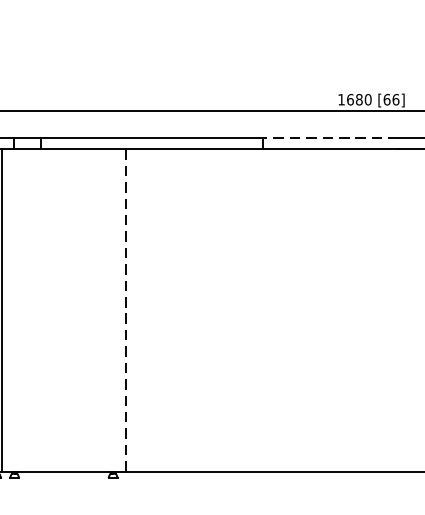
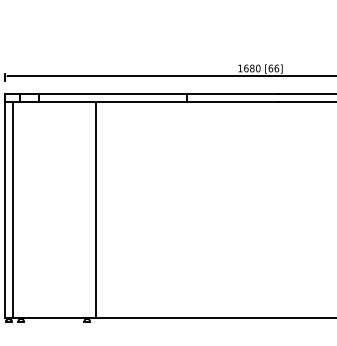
line: (331, 138) -> (233, 94), dashed -> solid
line: (125, 310) -> (95, 209), dashed -> solid

